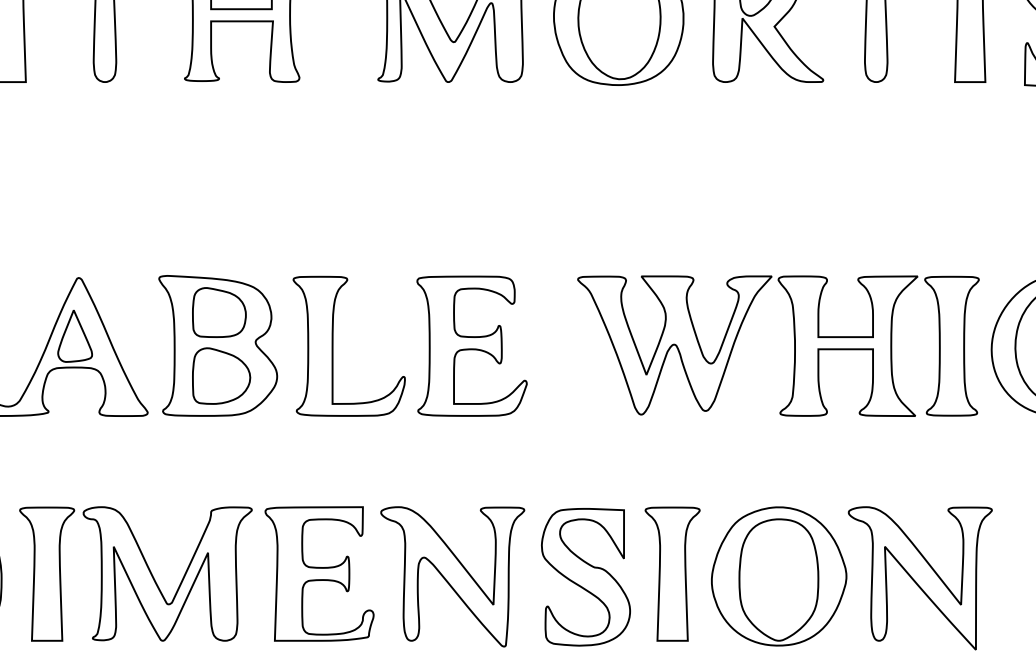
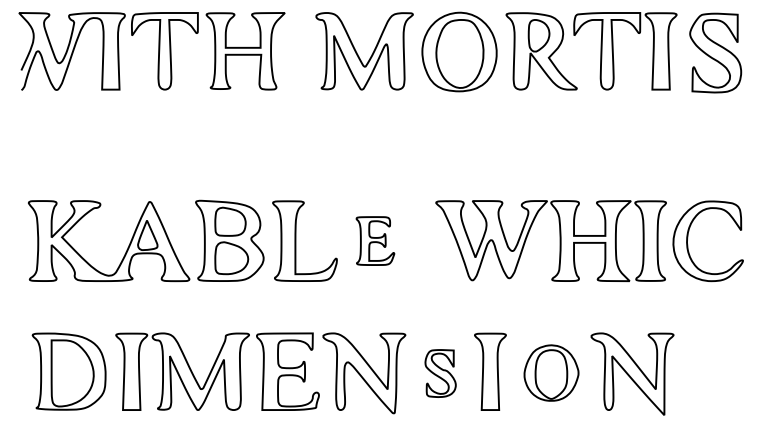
part: (472, 345) -> (375, 240), size x0.6
part: (779, 575) -> (551, 372), size x0.7
part: (585, 577) -> (440, 373), size x0.6

